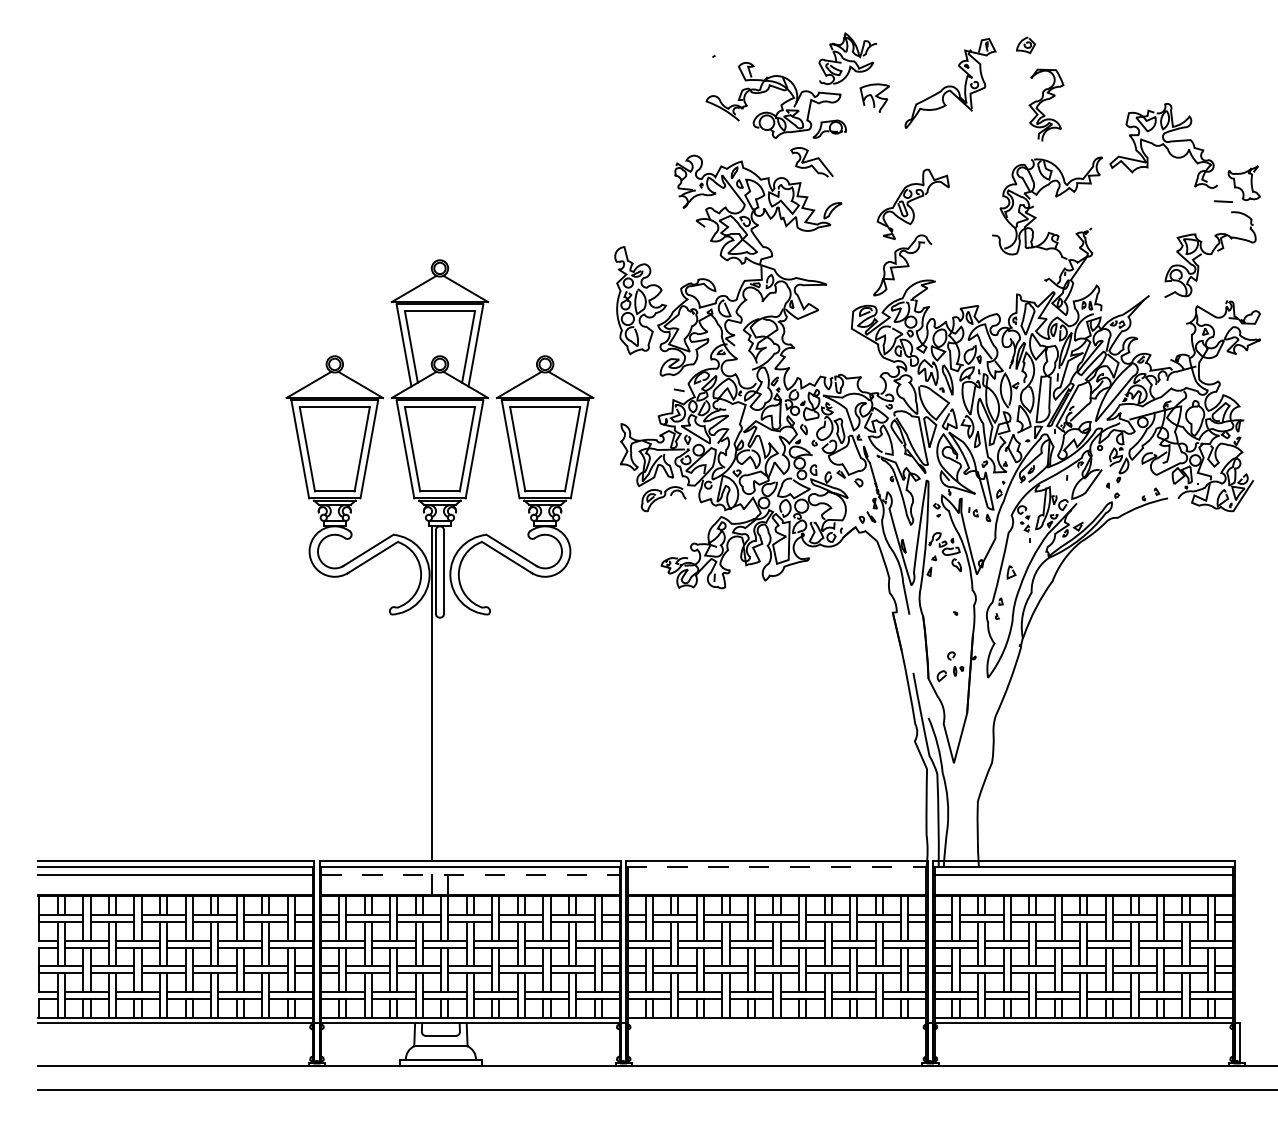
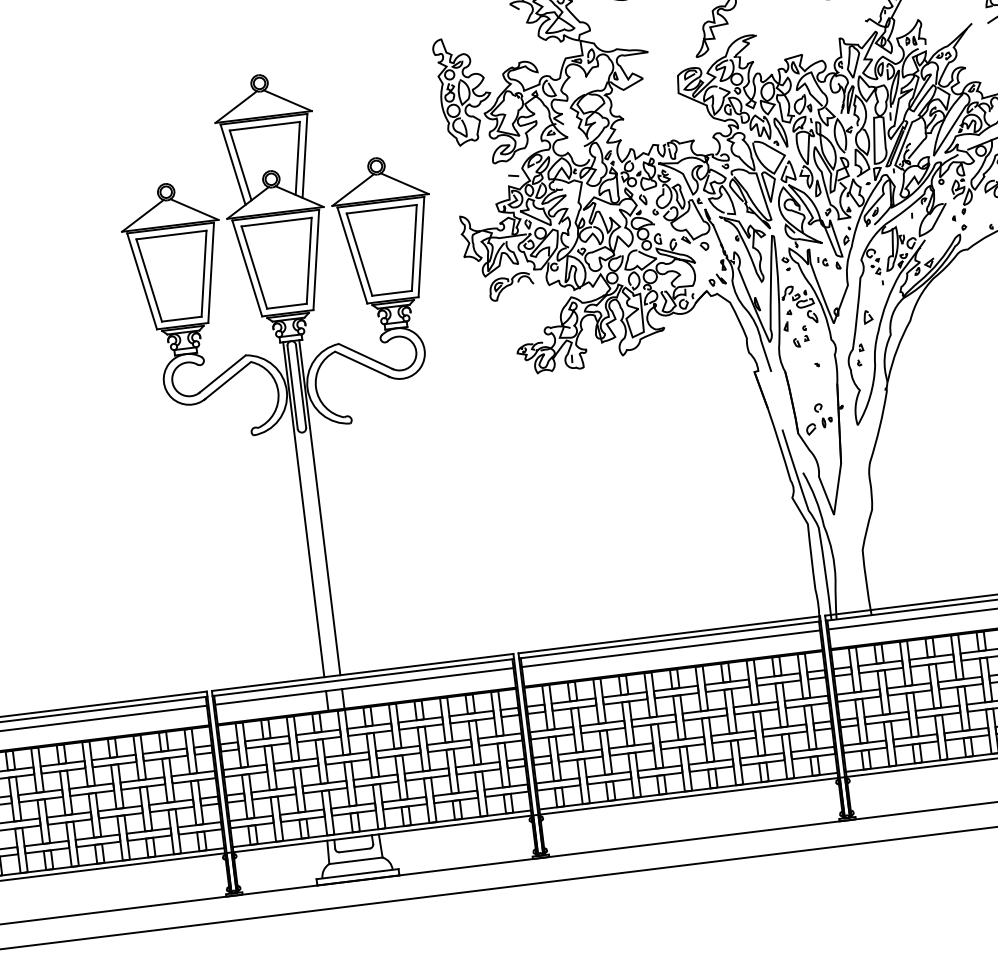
part: (942, 583) -> (800, 336), added
line: (448, 693) -> (320, 507), added
line: (777, 866) -> (670, 639), dashed -> solid
line: (470, 875) -> (364, 686), dashed -> solid
line: (776, 875) -> (670, 648), added
line: (776, 1022) -> (688, 795), added

